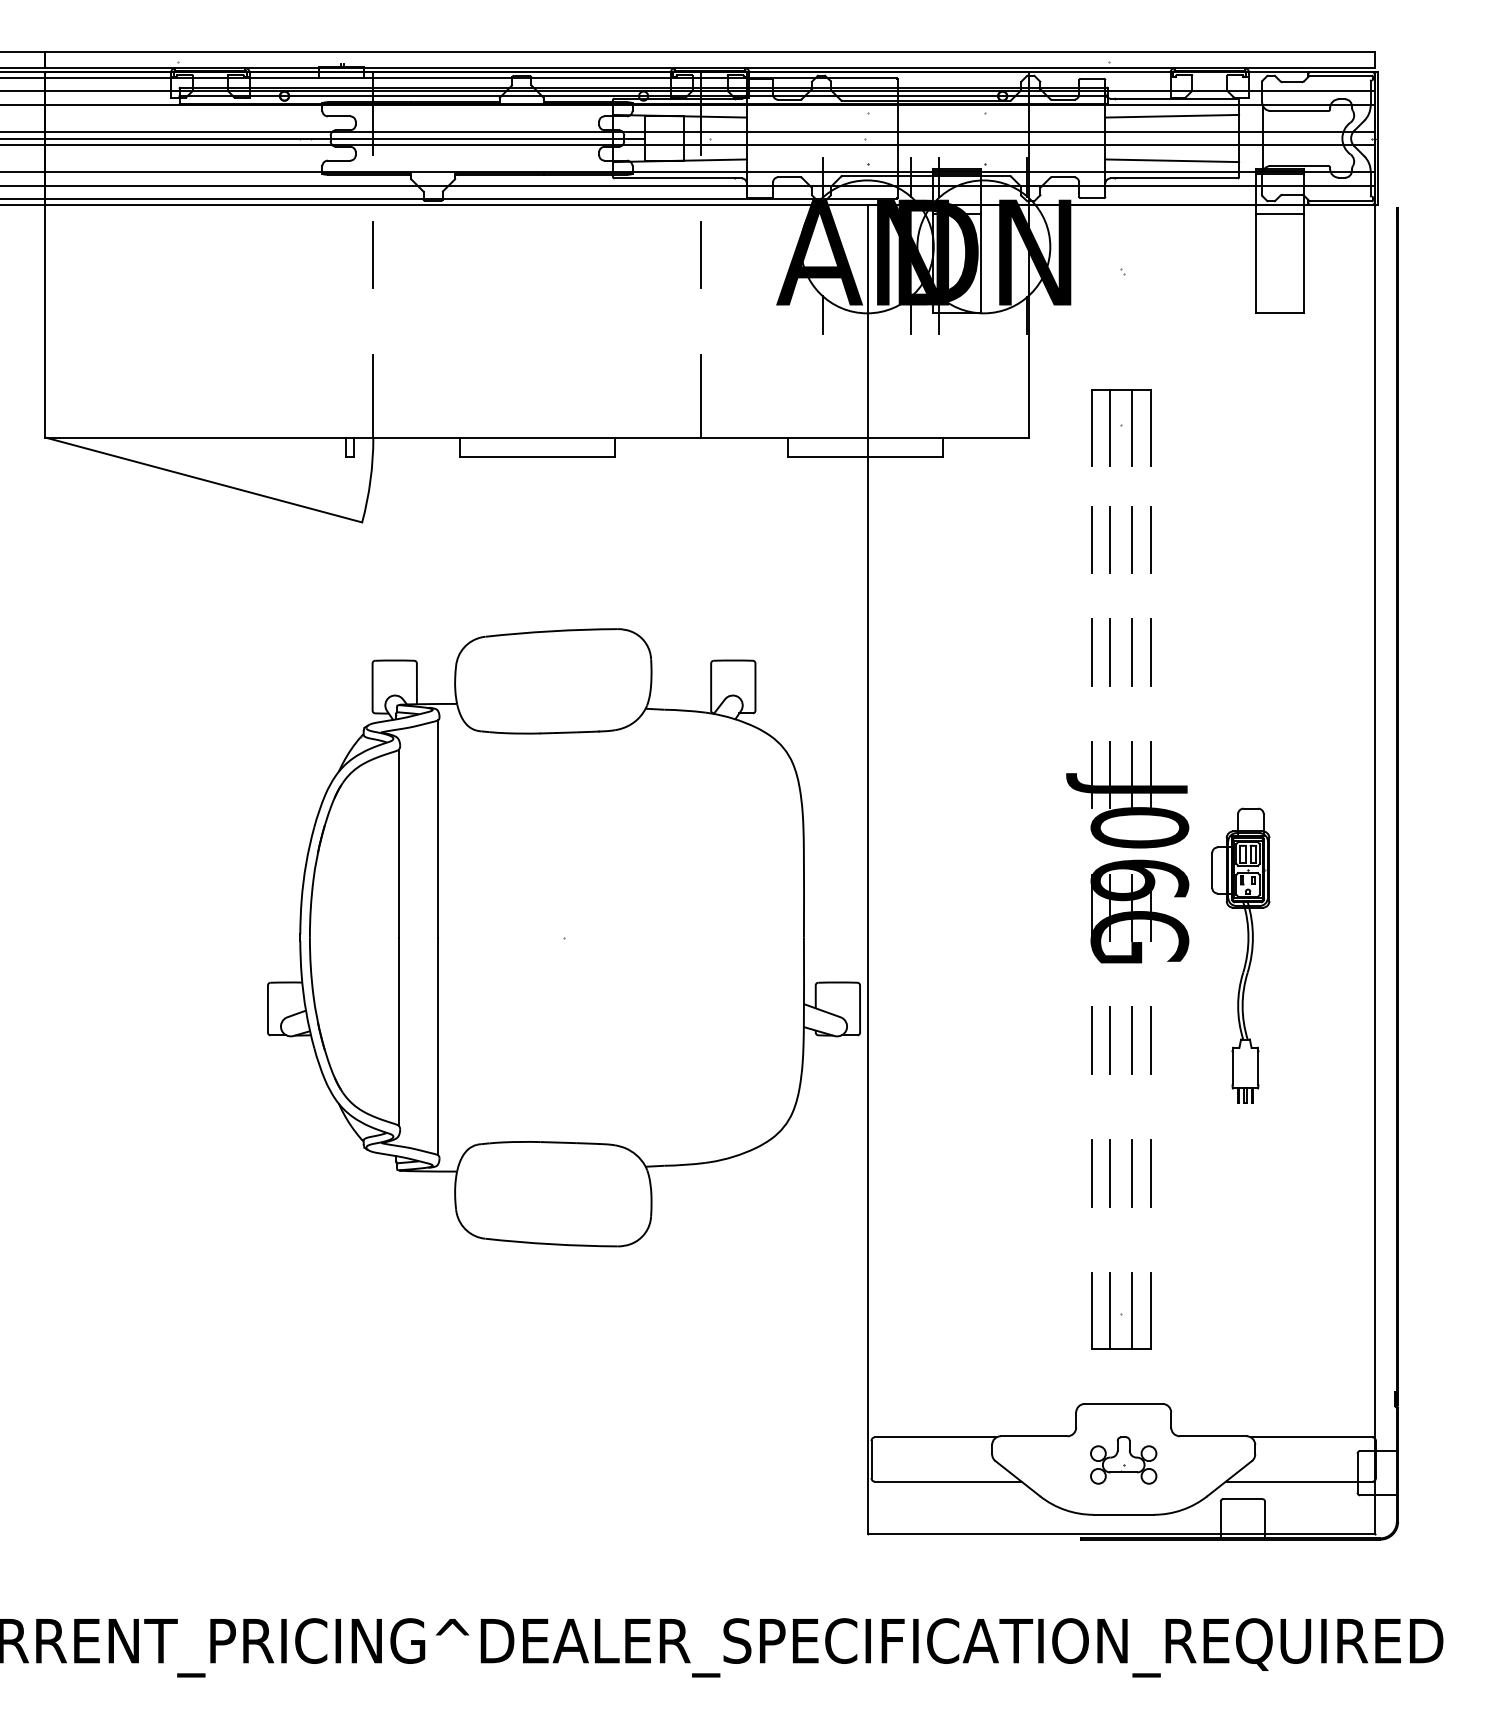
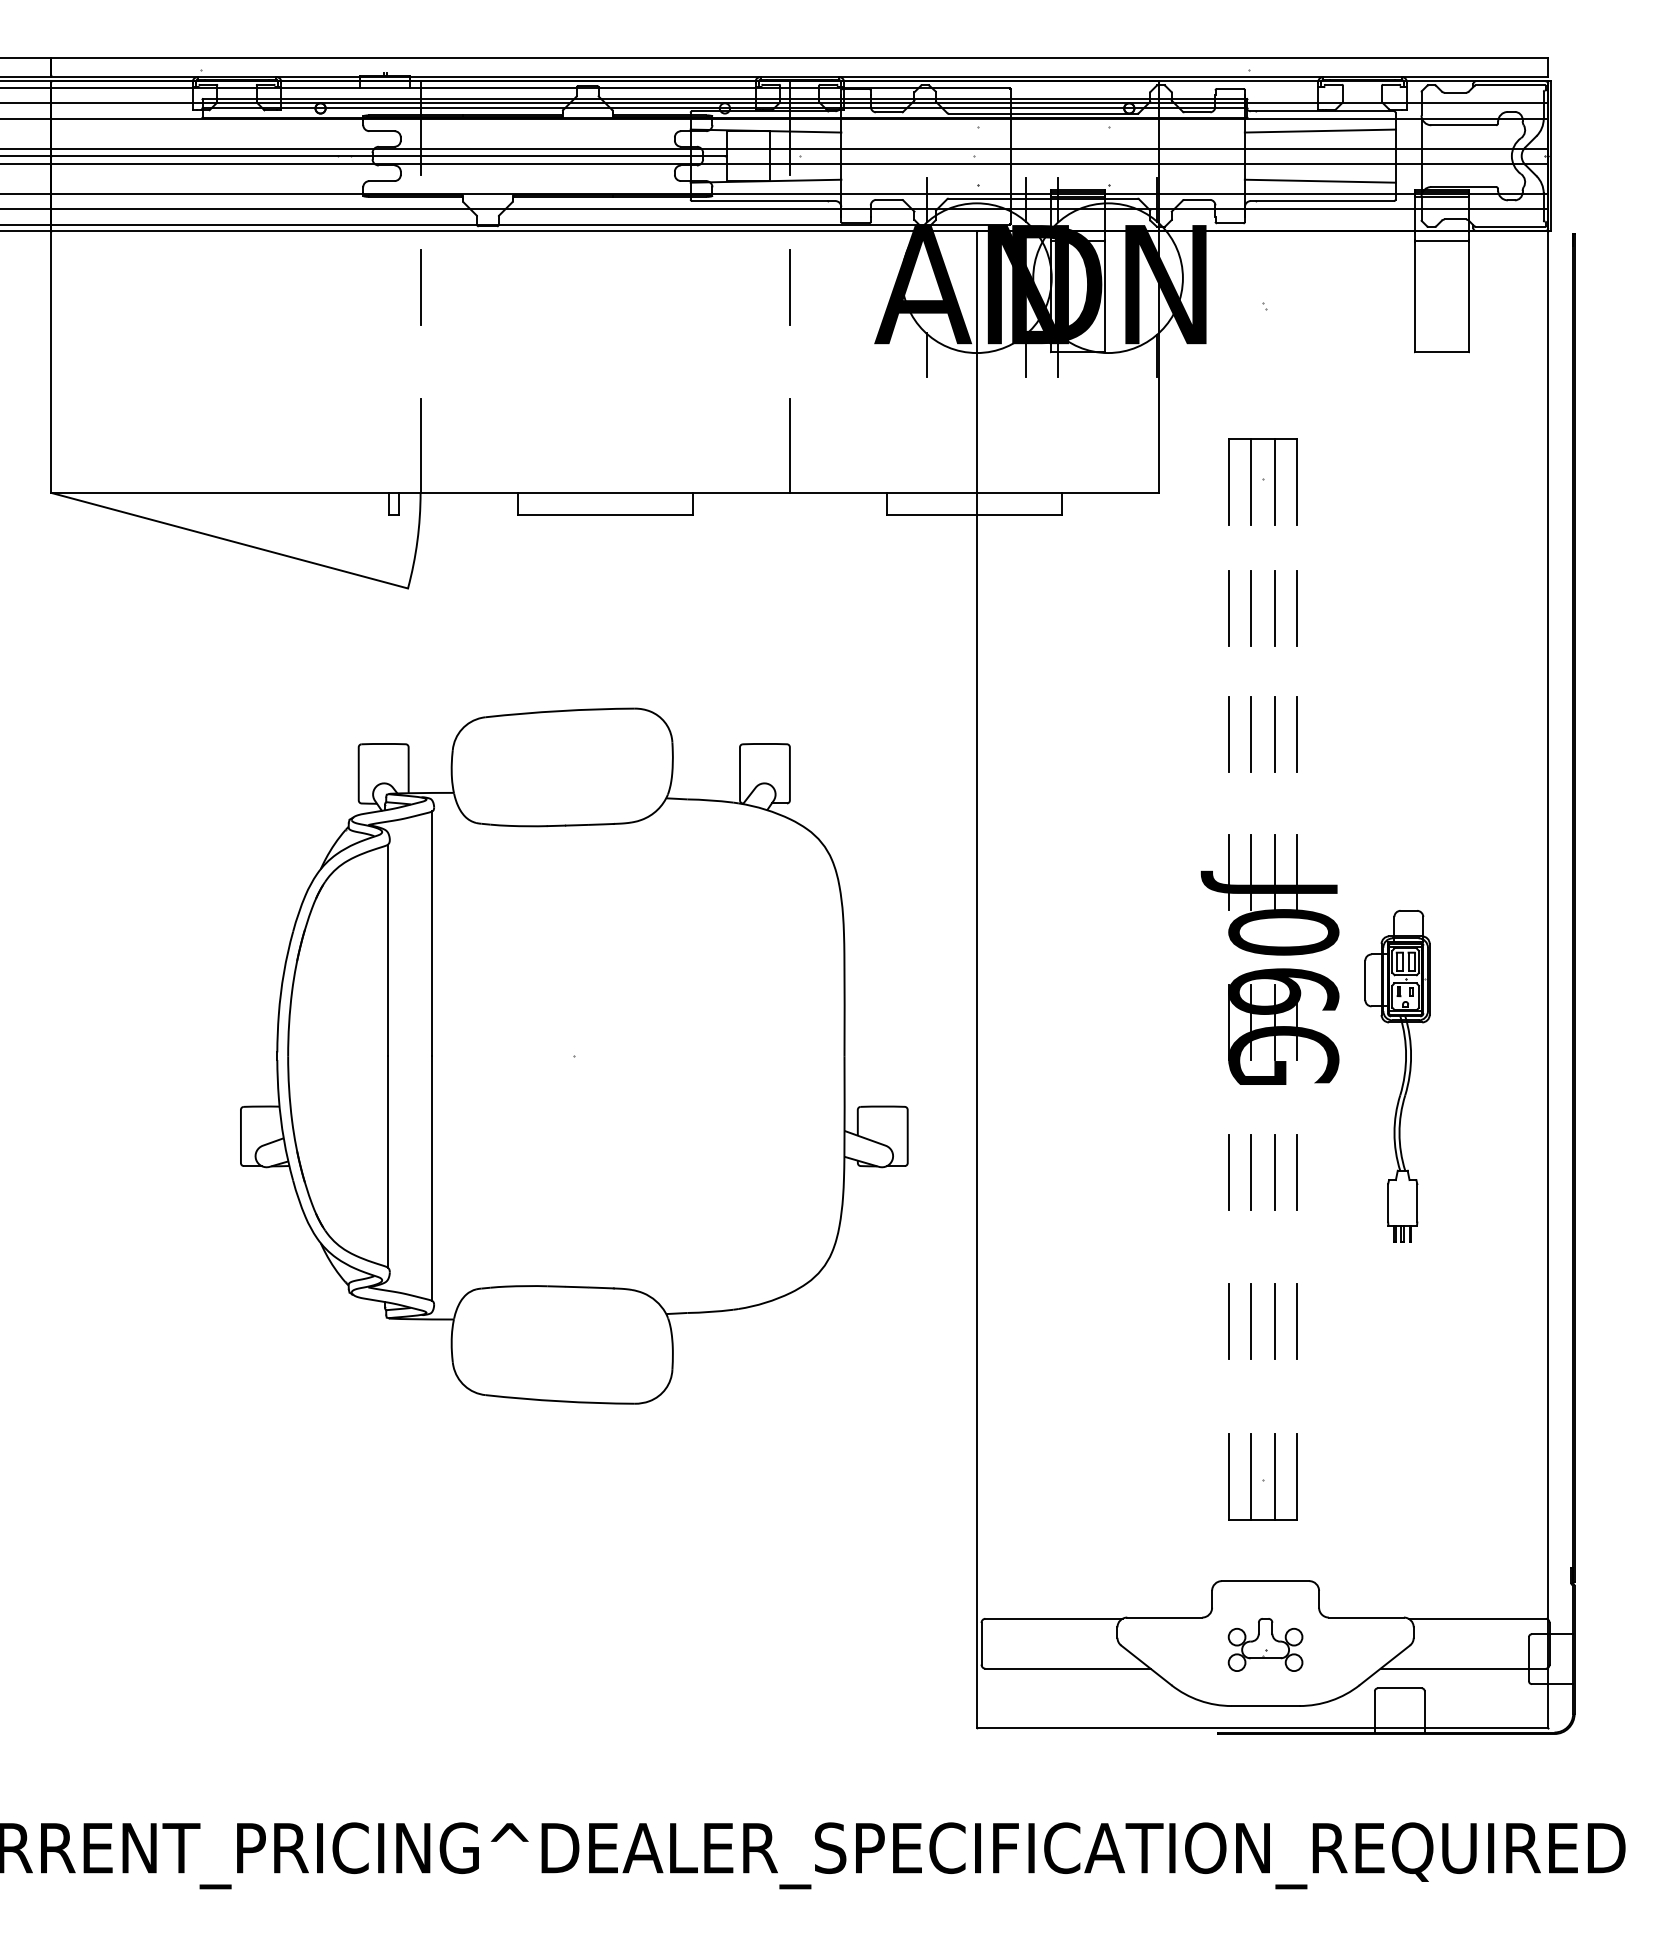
part: (564, 937) -> (574, 1055), moved

